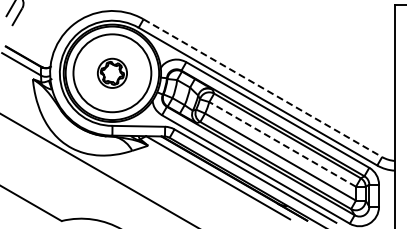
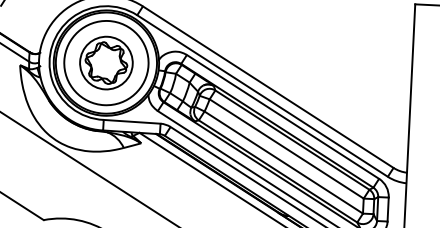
part: (112, 73) -> (106, 63), size x1.67
line: (262, 88) -> (267, 87), dashed -> solid
line: (282, 144) -> (286, 149), dashed -> solid

